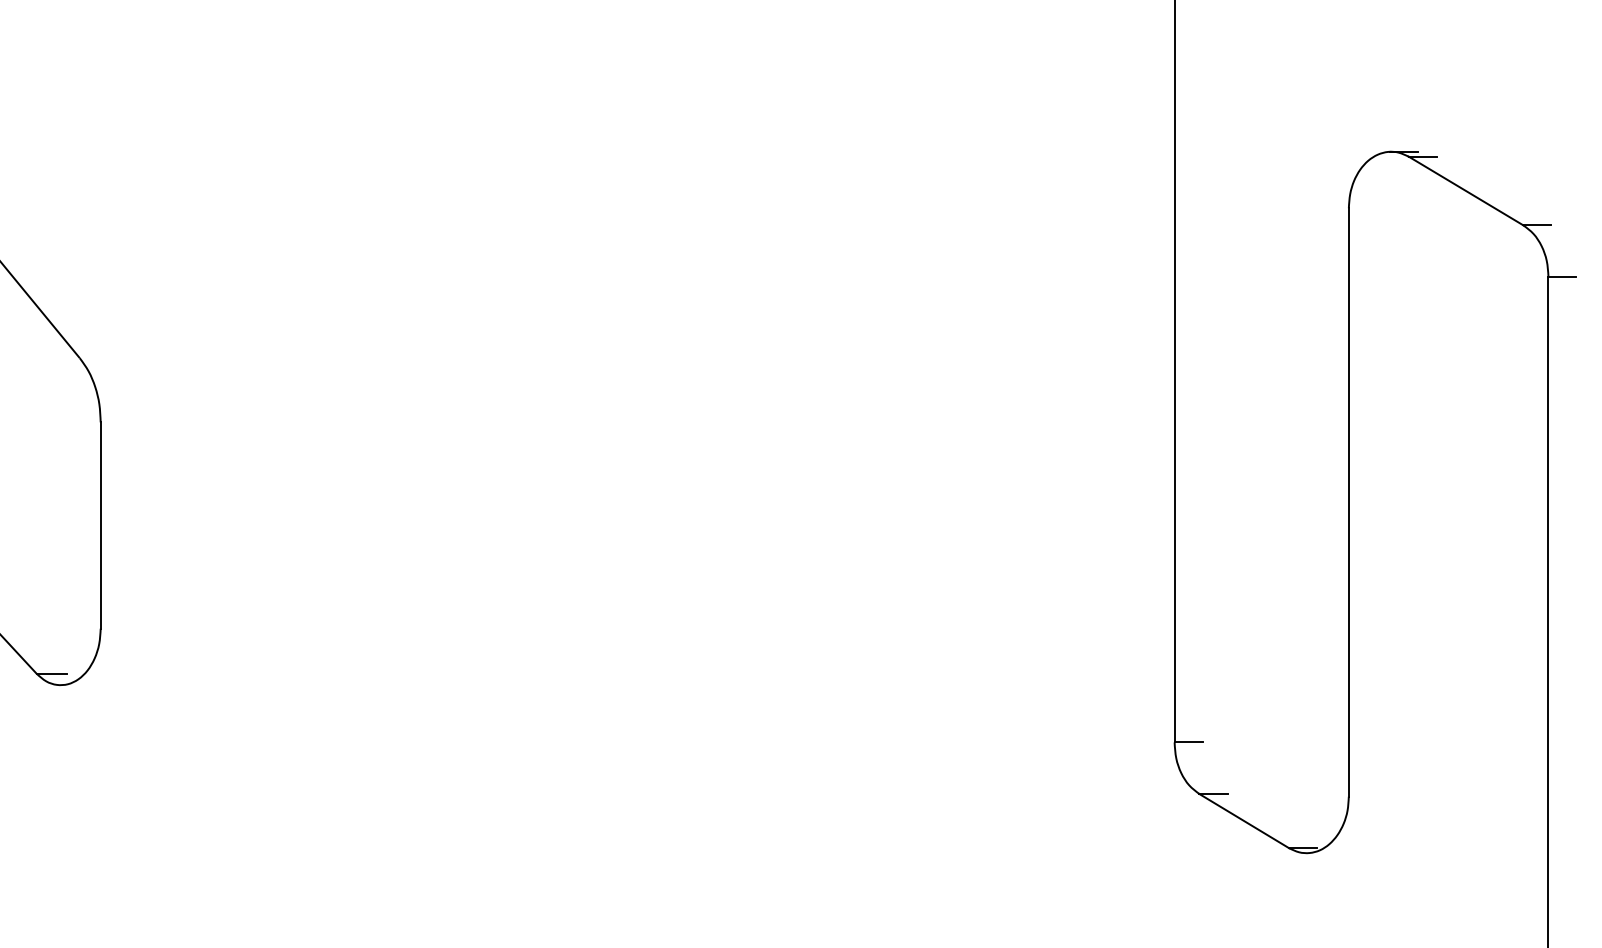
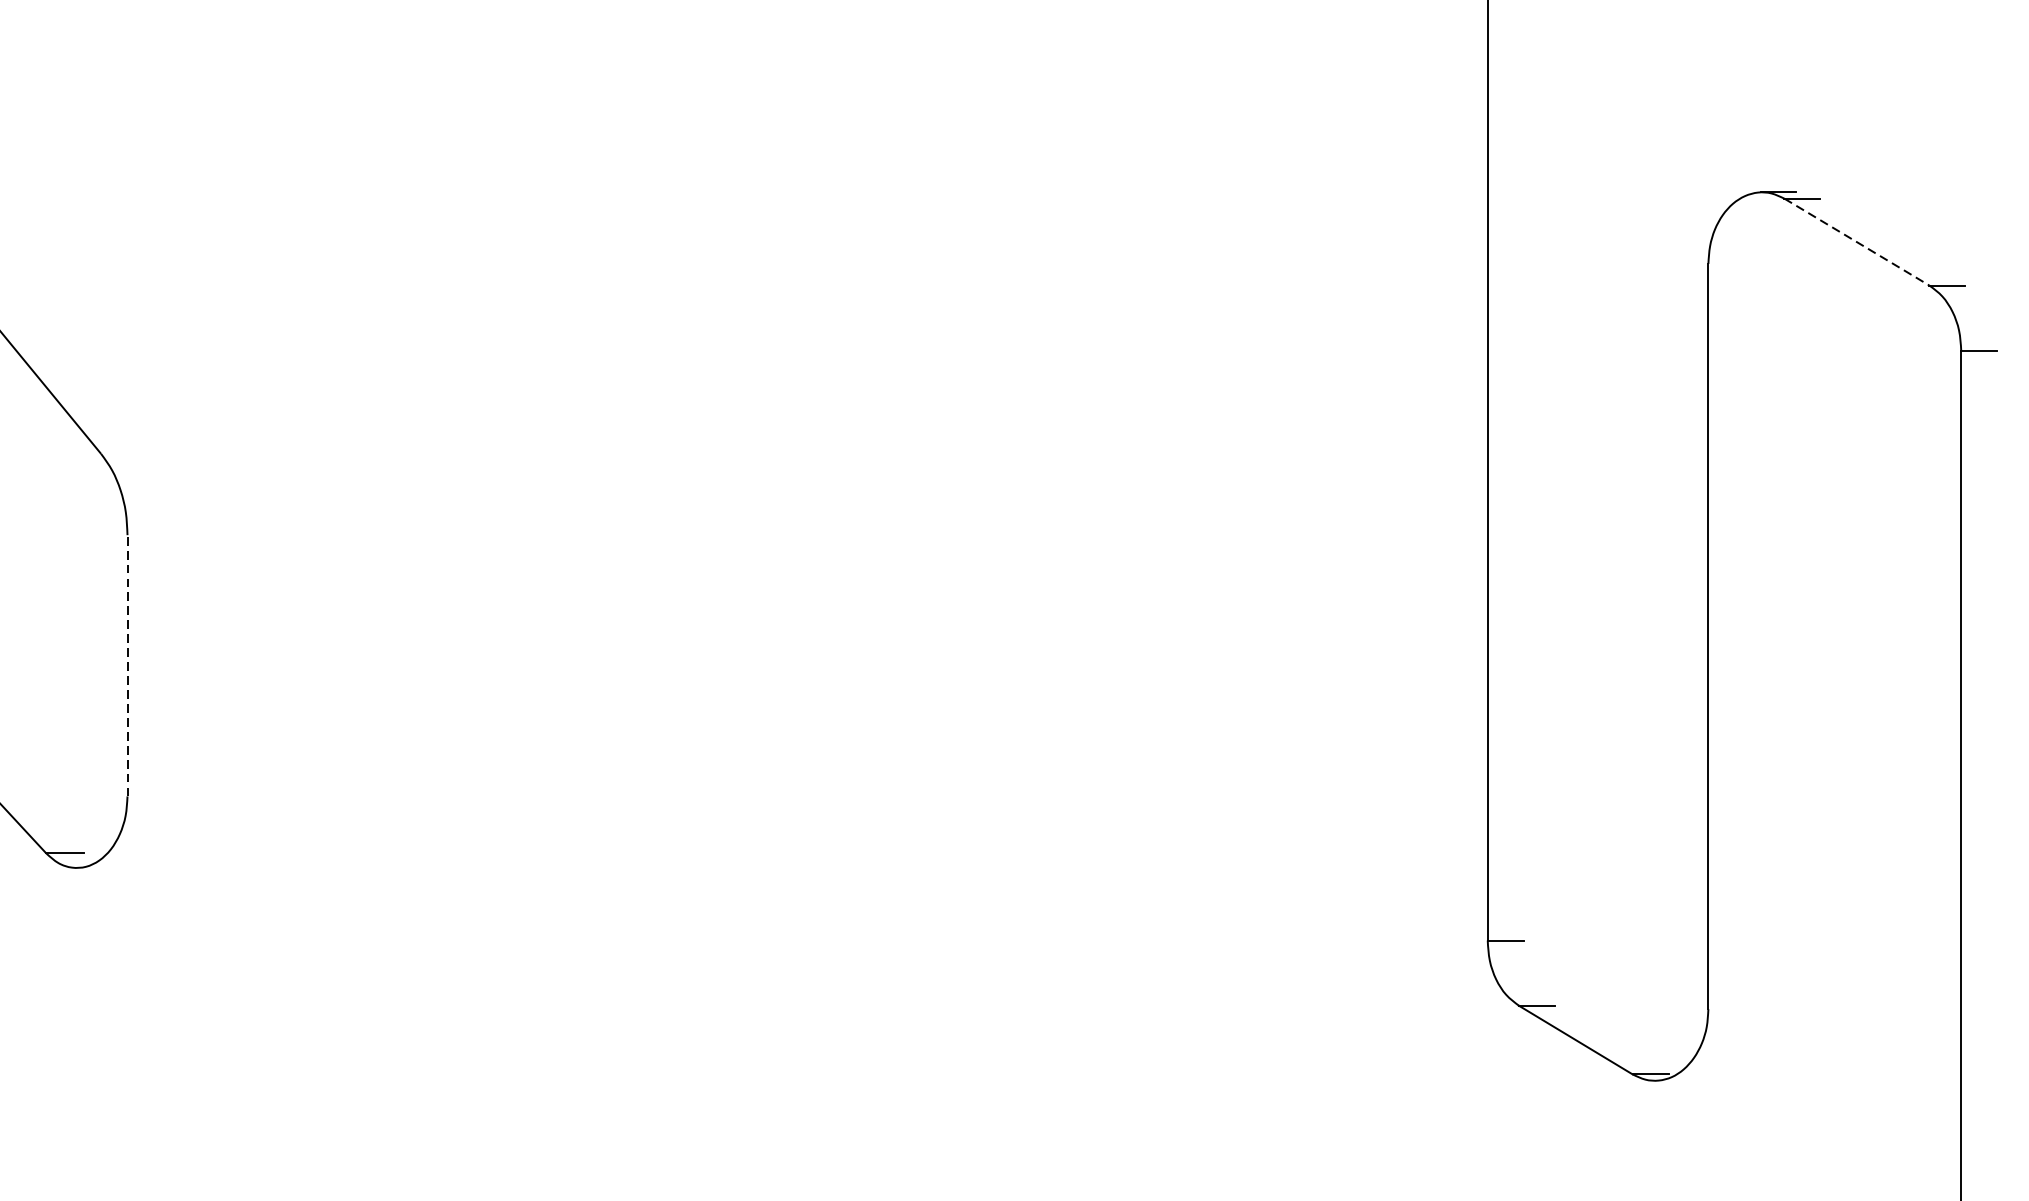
line: (1466, 191) -> (1857, 242), solid -> dashed
line: (100, 525) -> (127, 665), solid -> dashed

